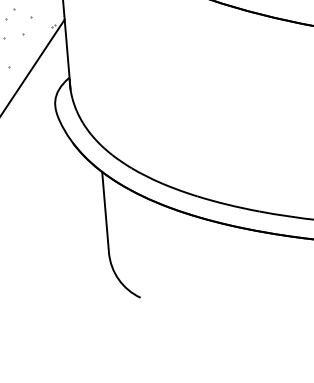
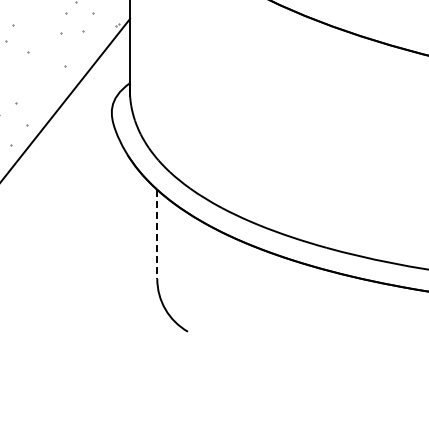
line: (105, 212) -> (157, 234), solid -> dashed

